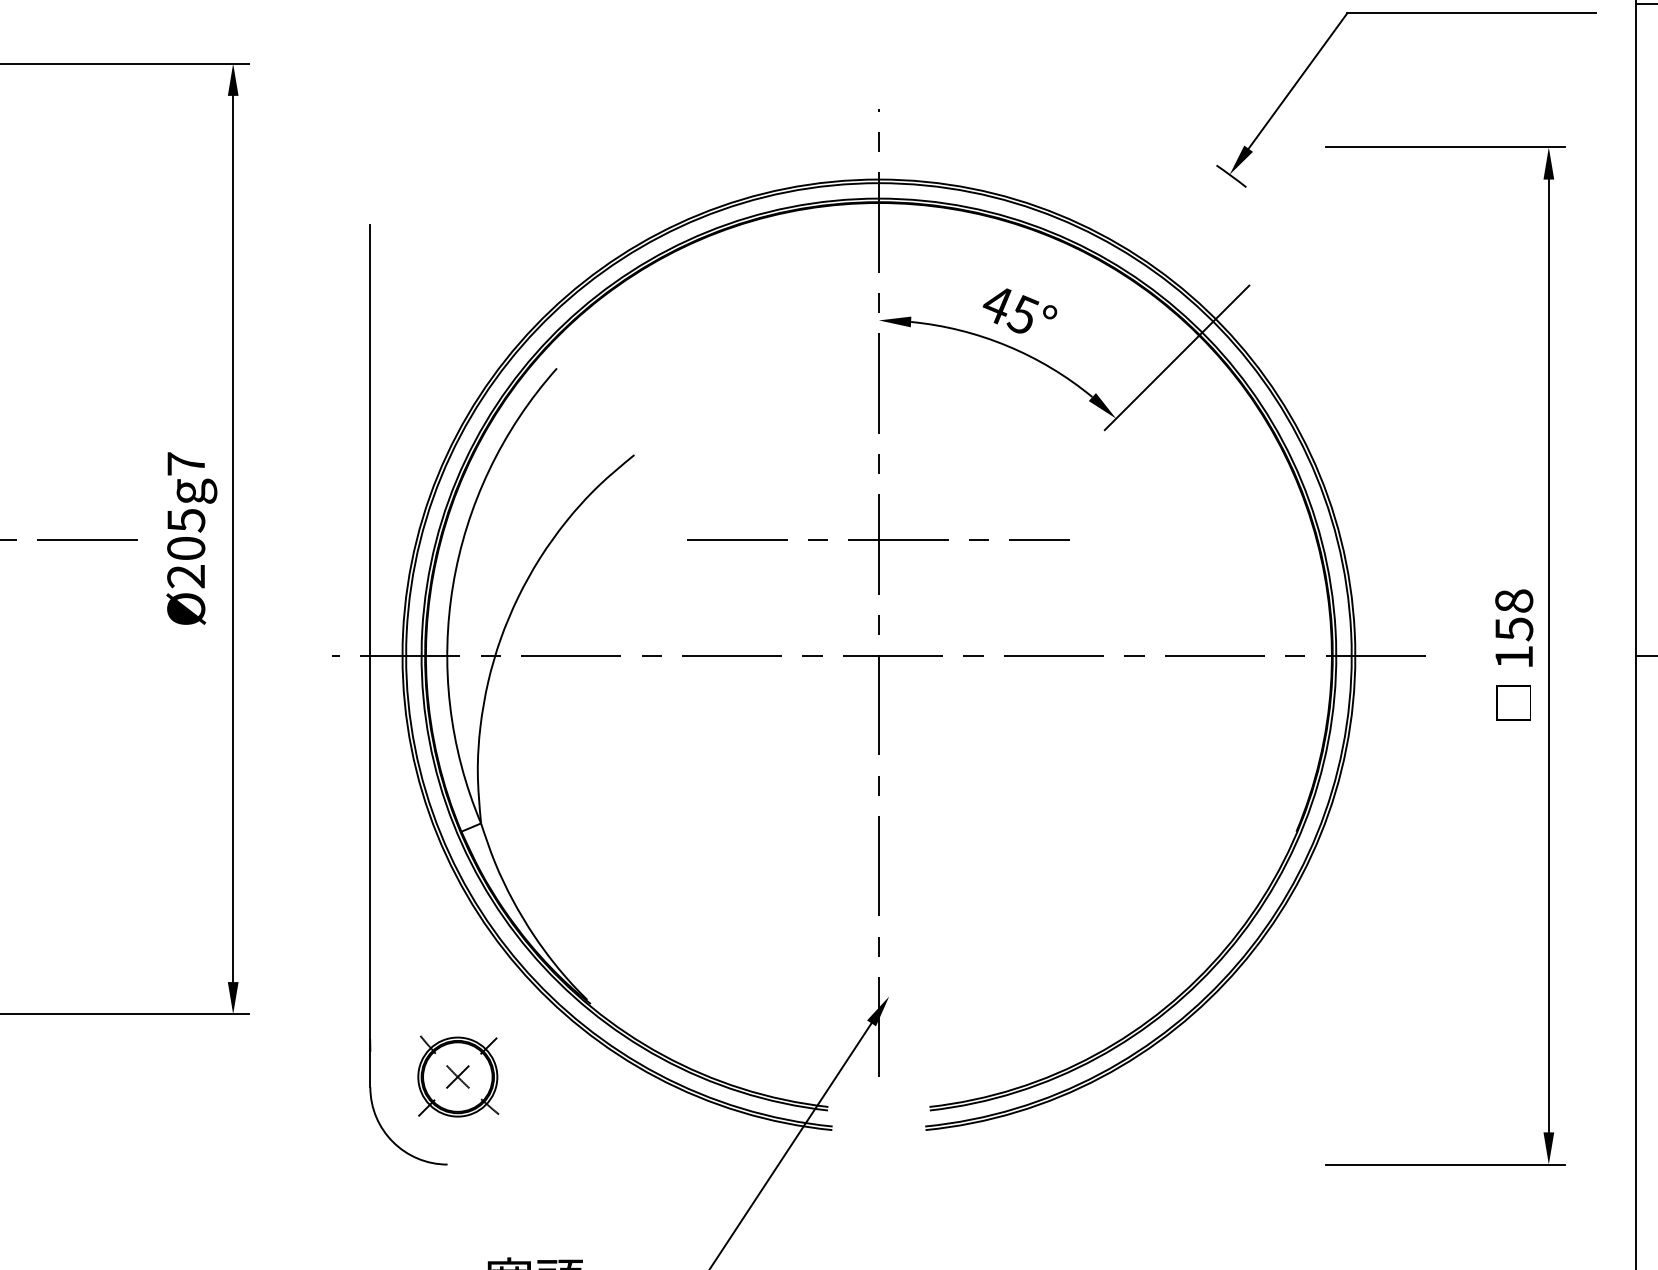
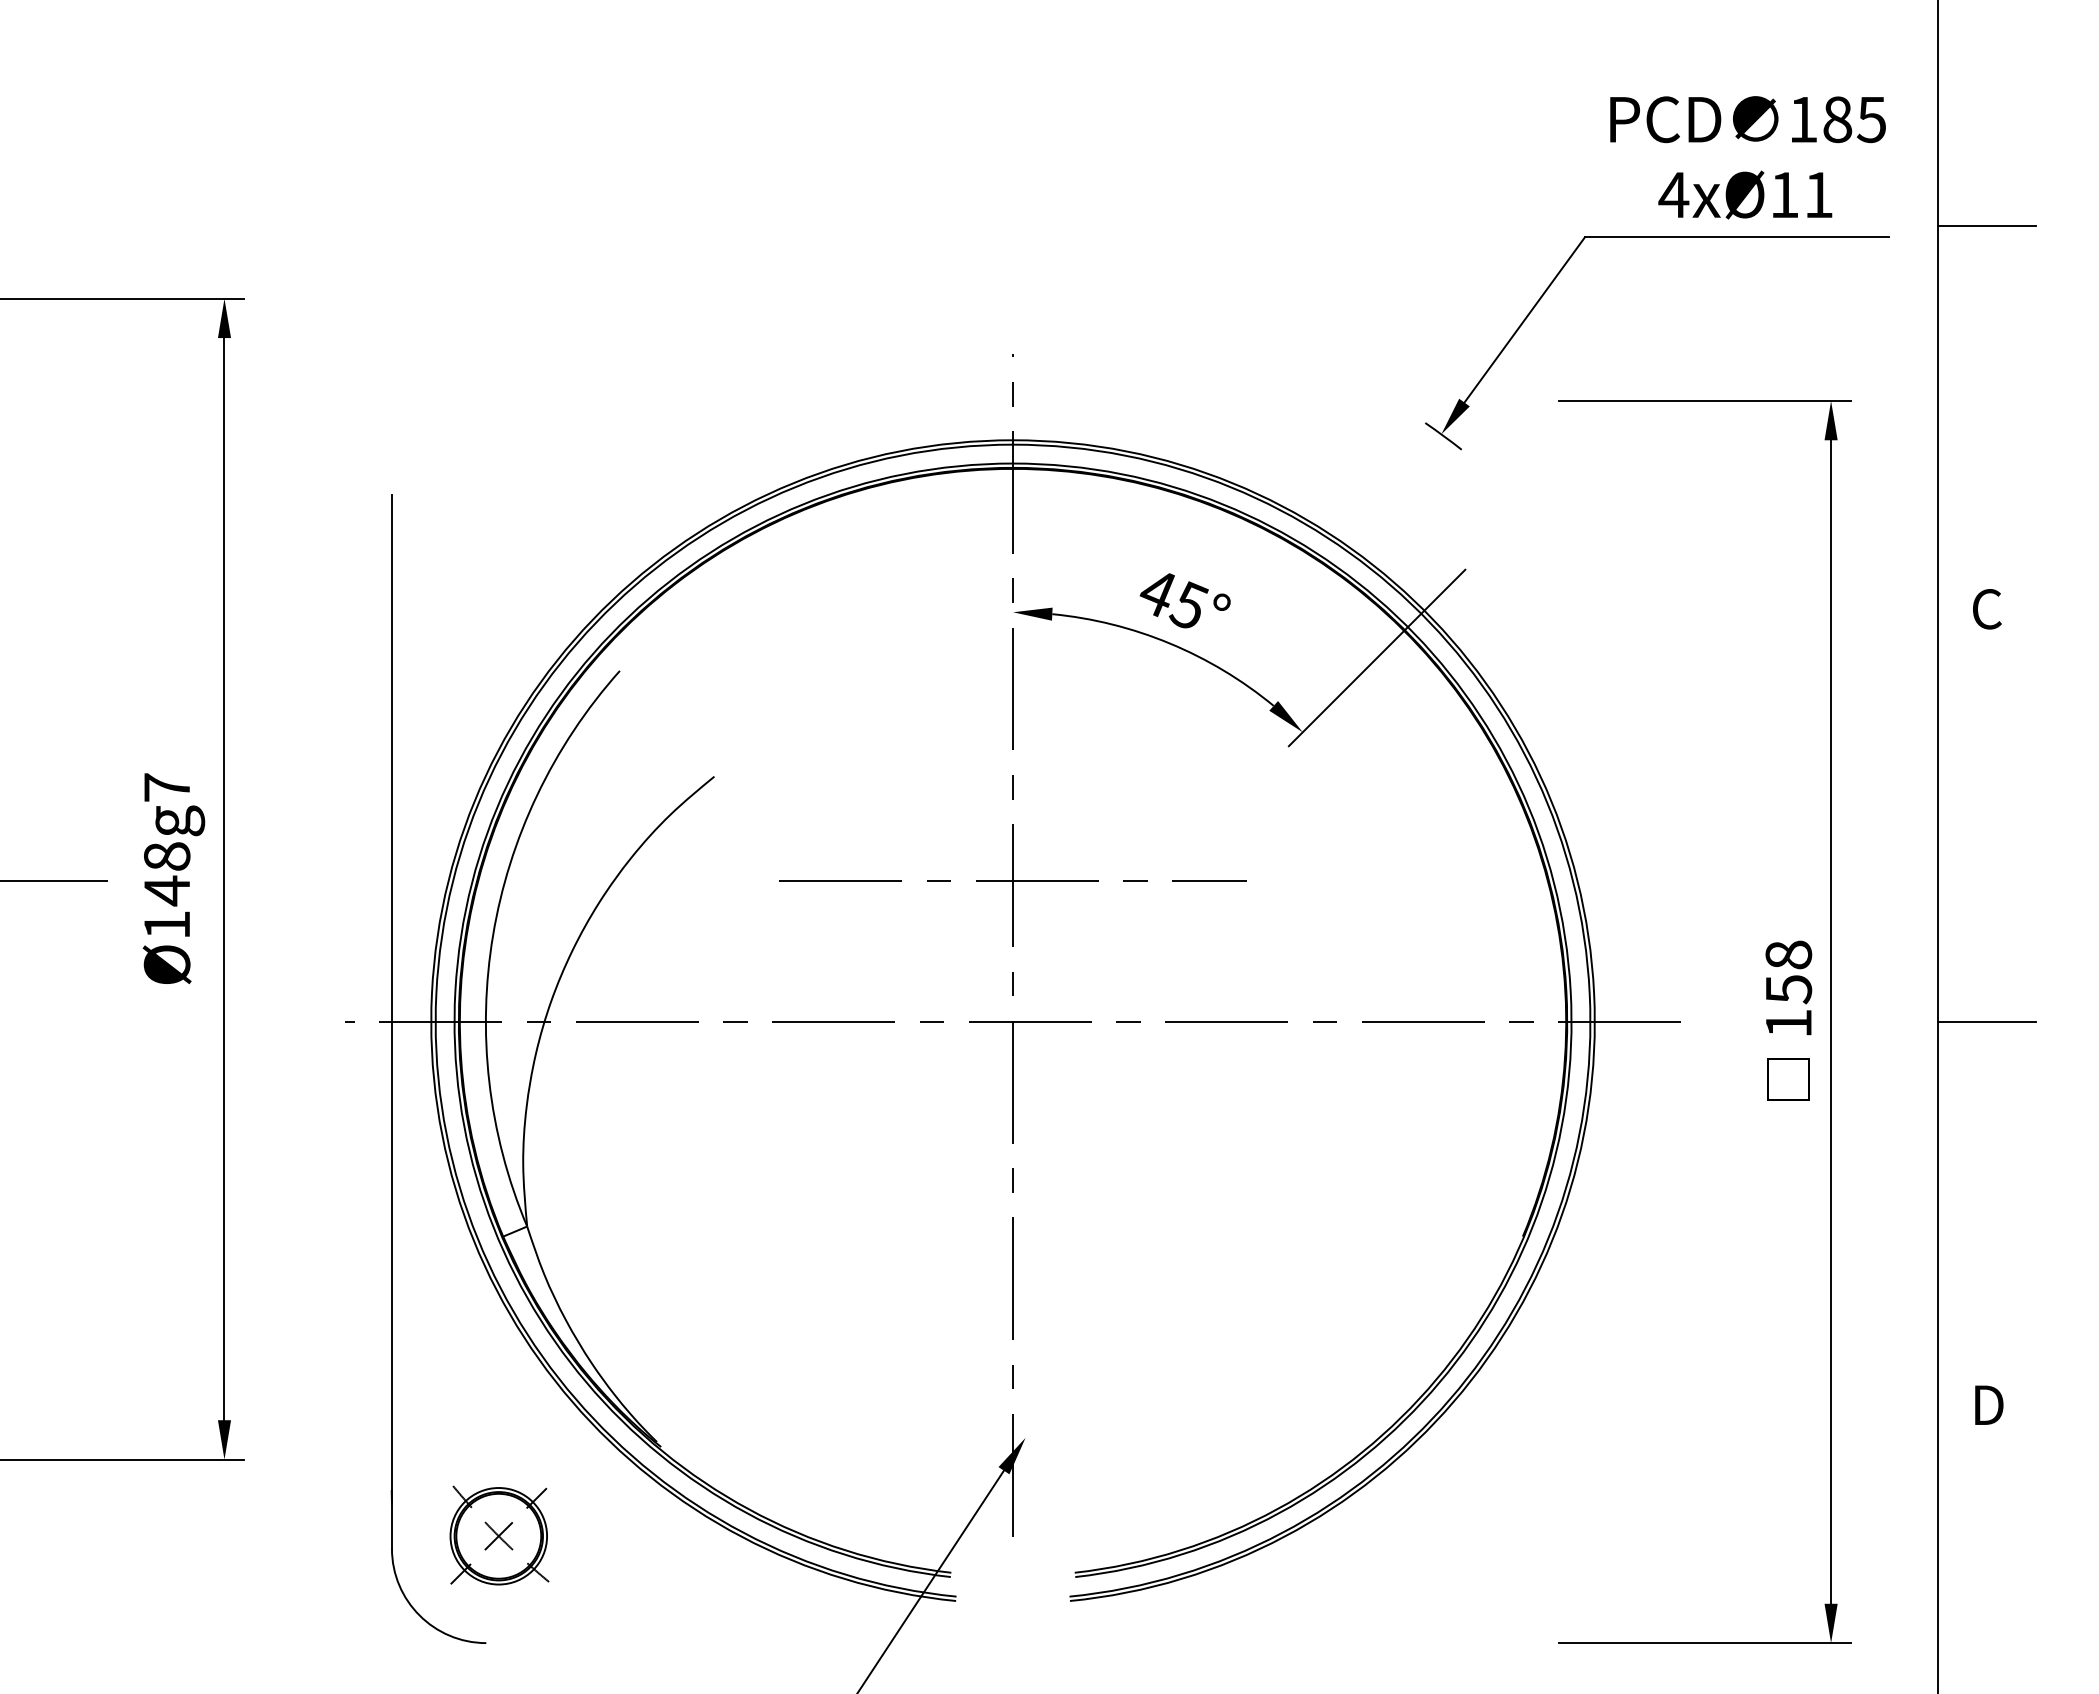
text: (185, 548) -> (166, 890), Ø205g7 -> Ø148g7

